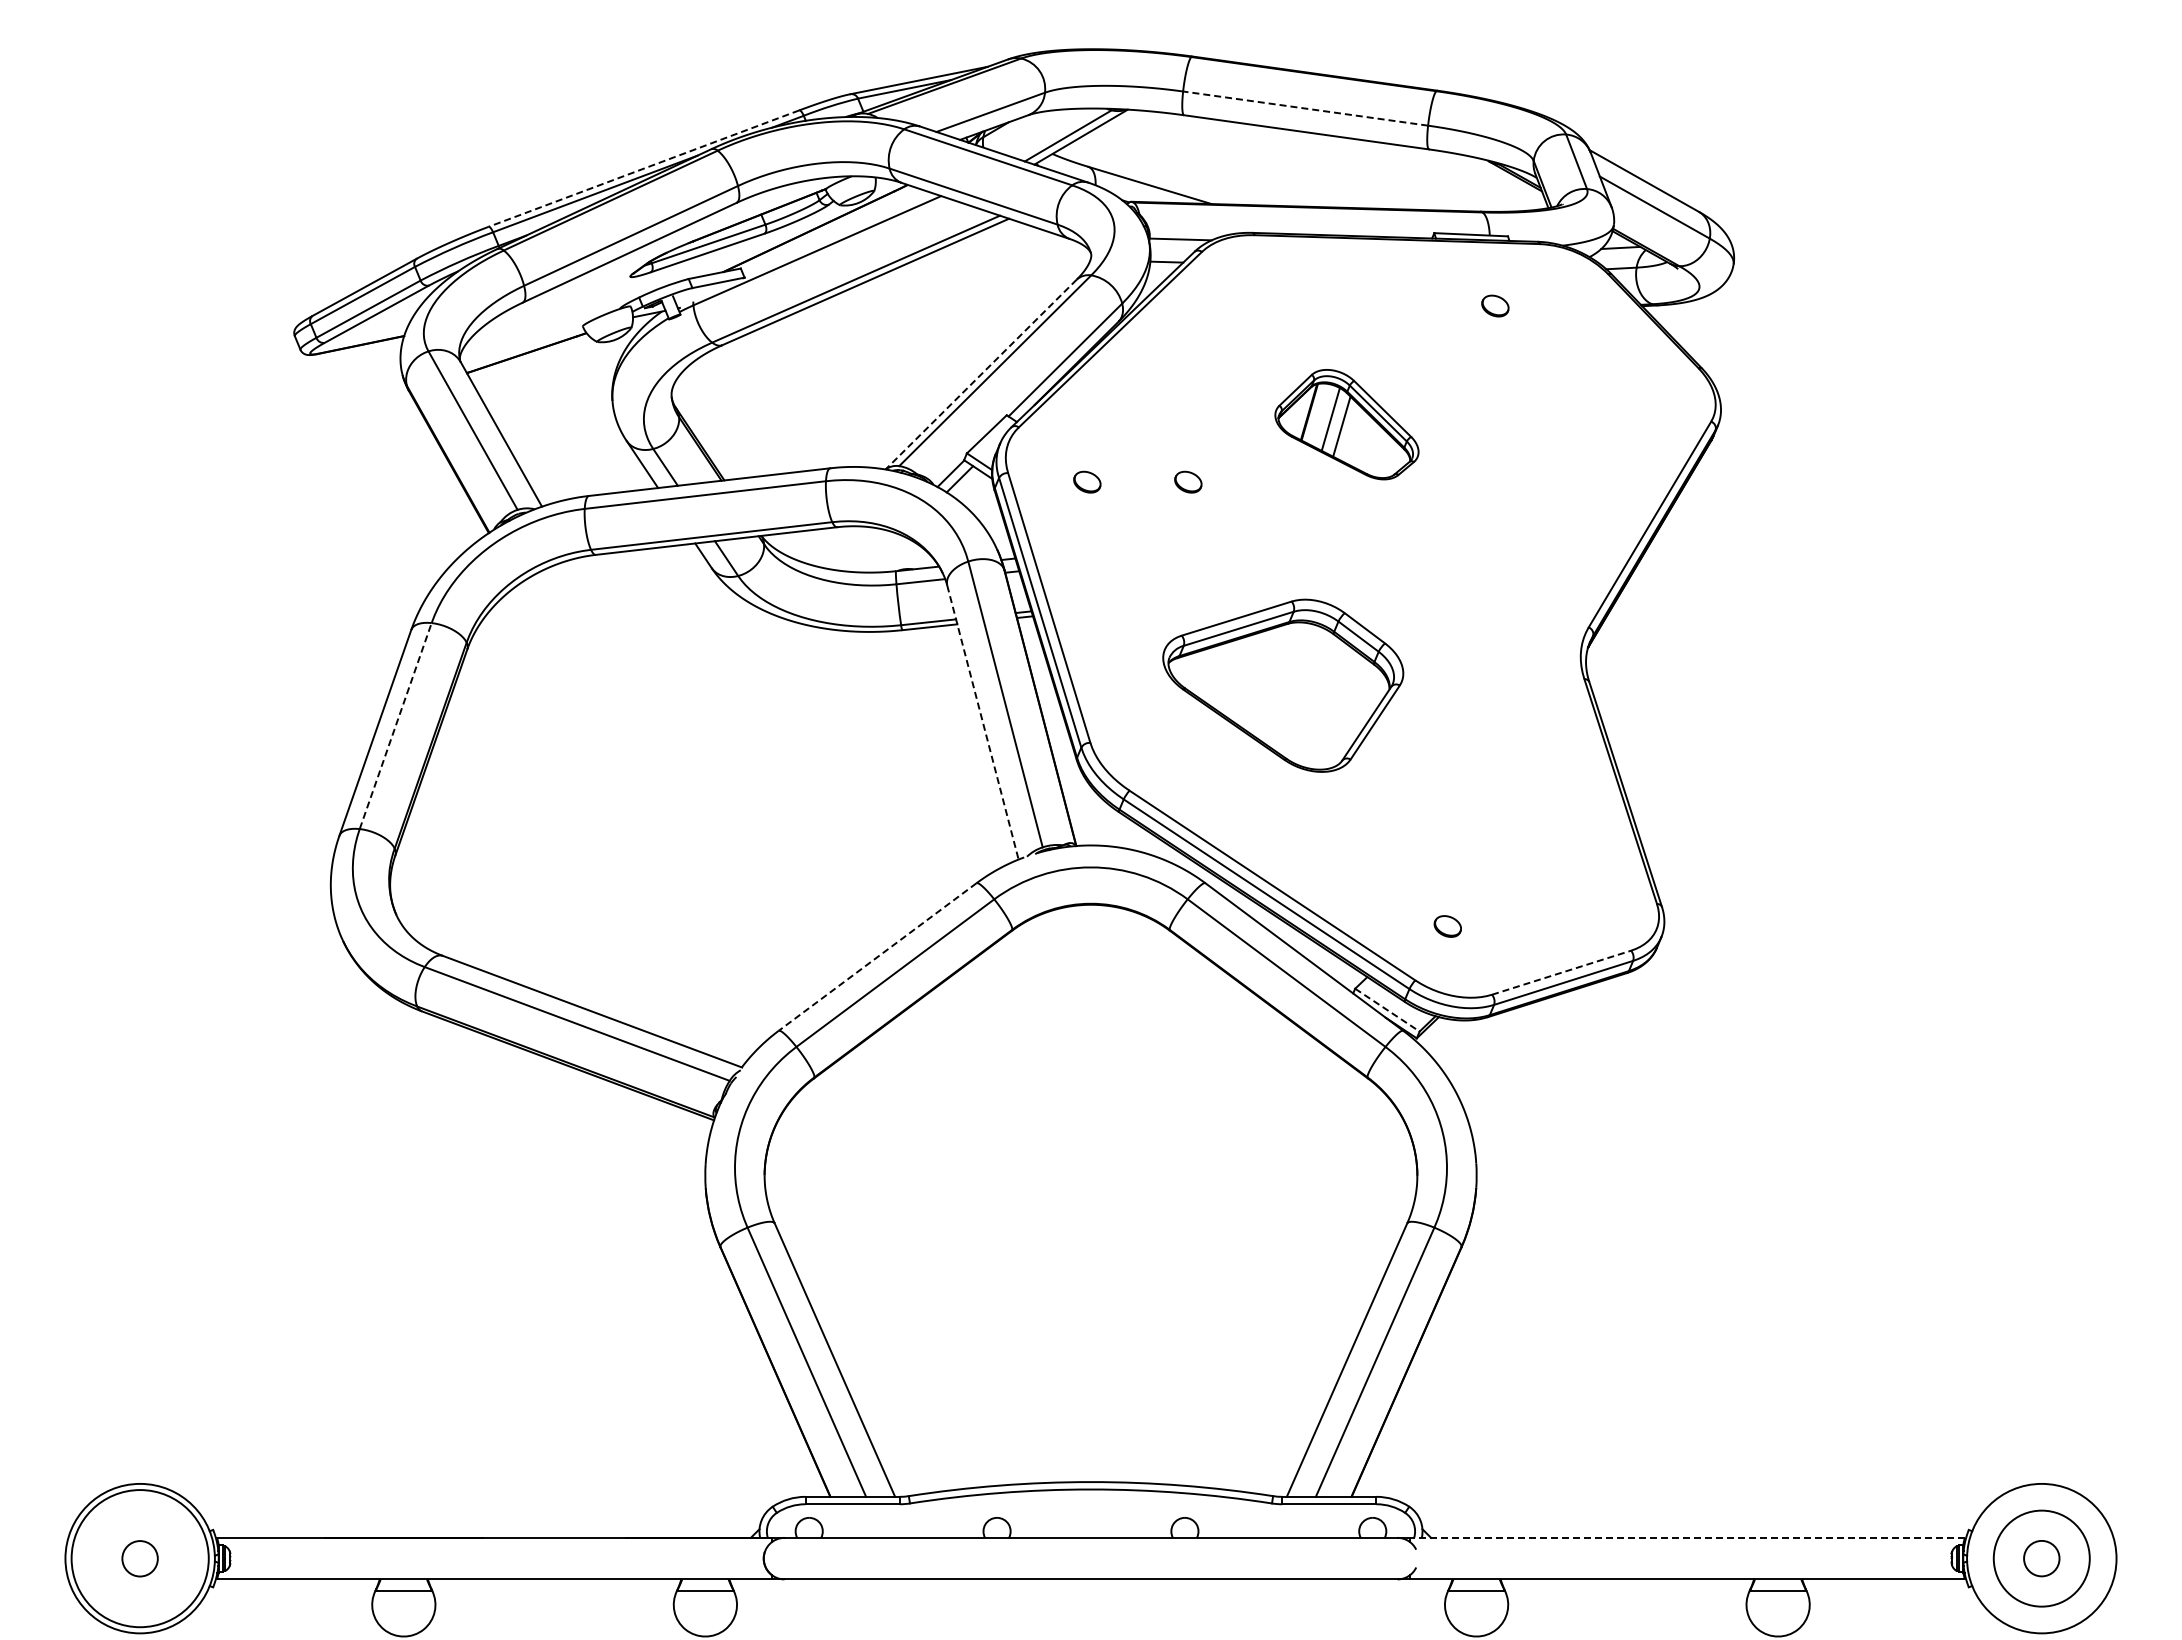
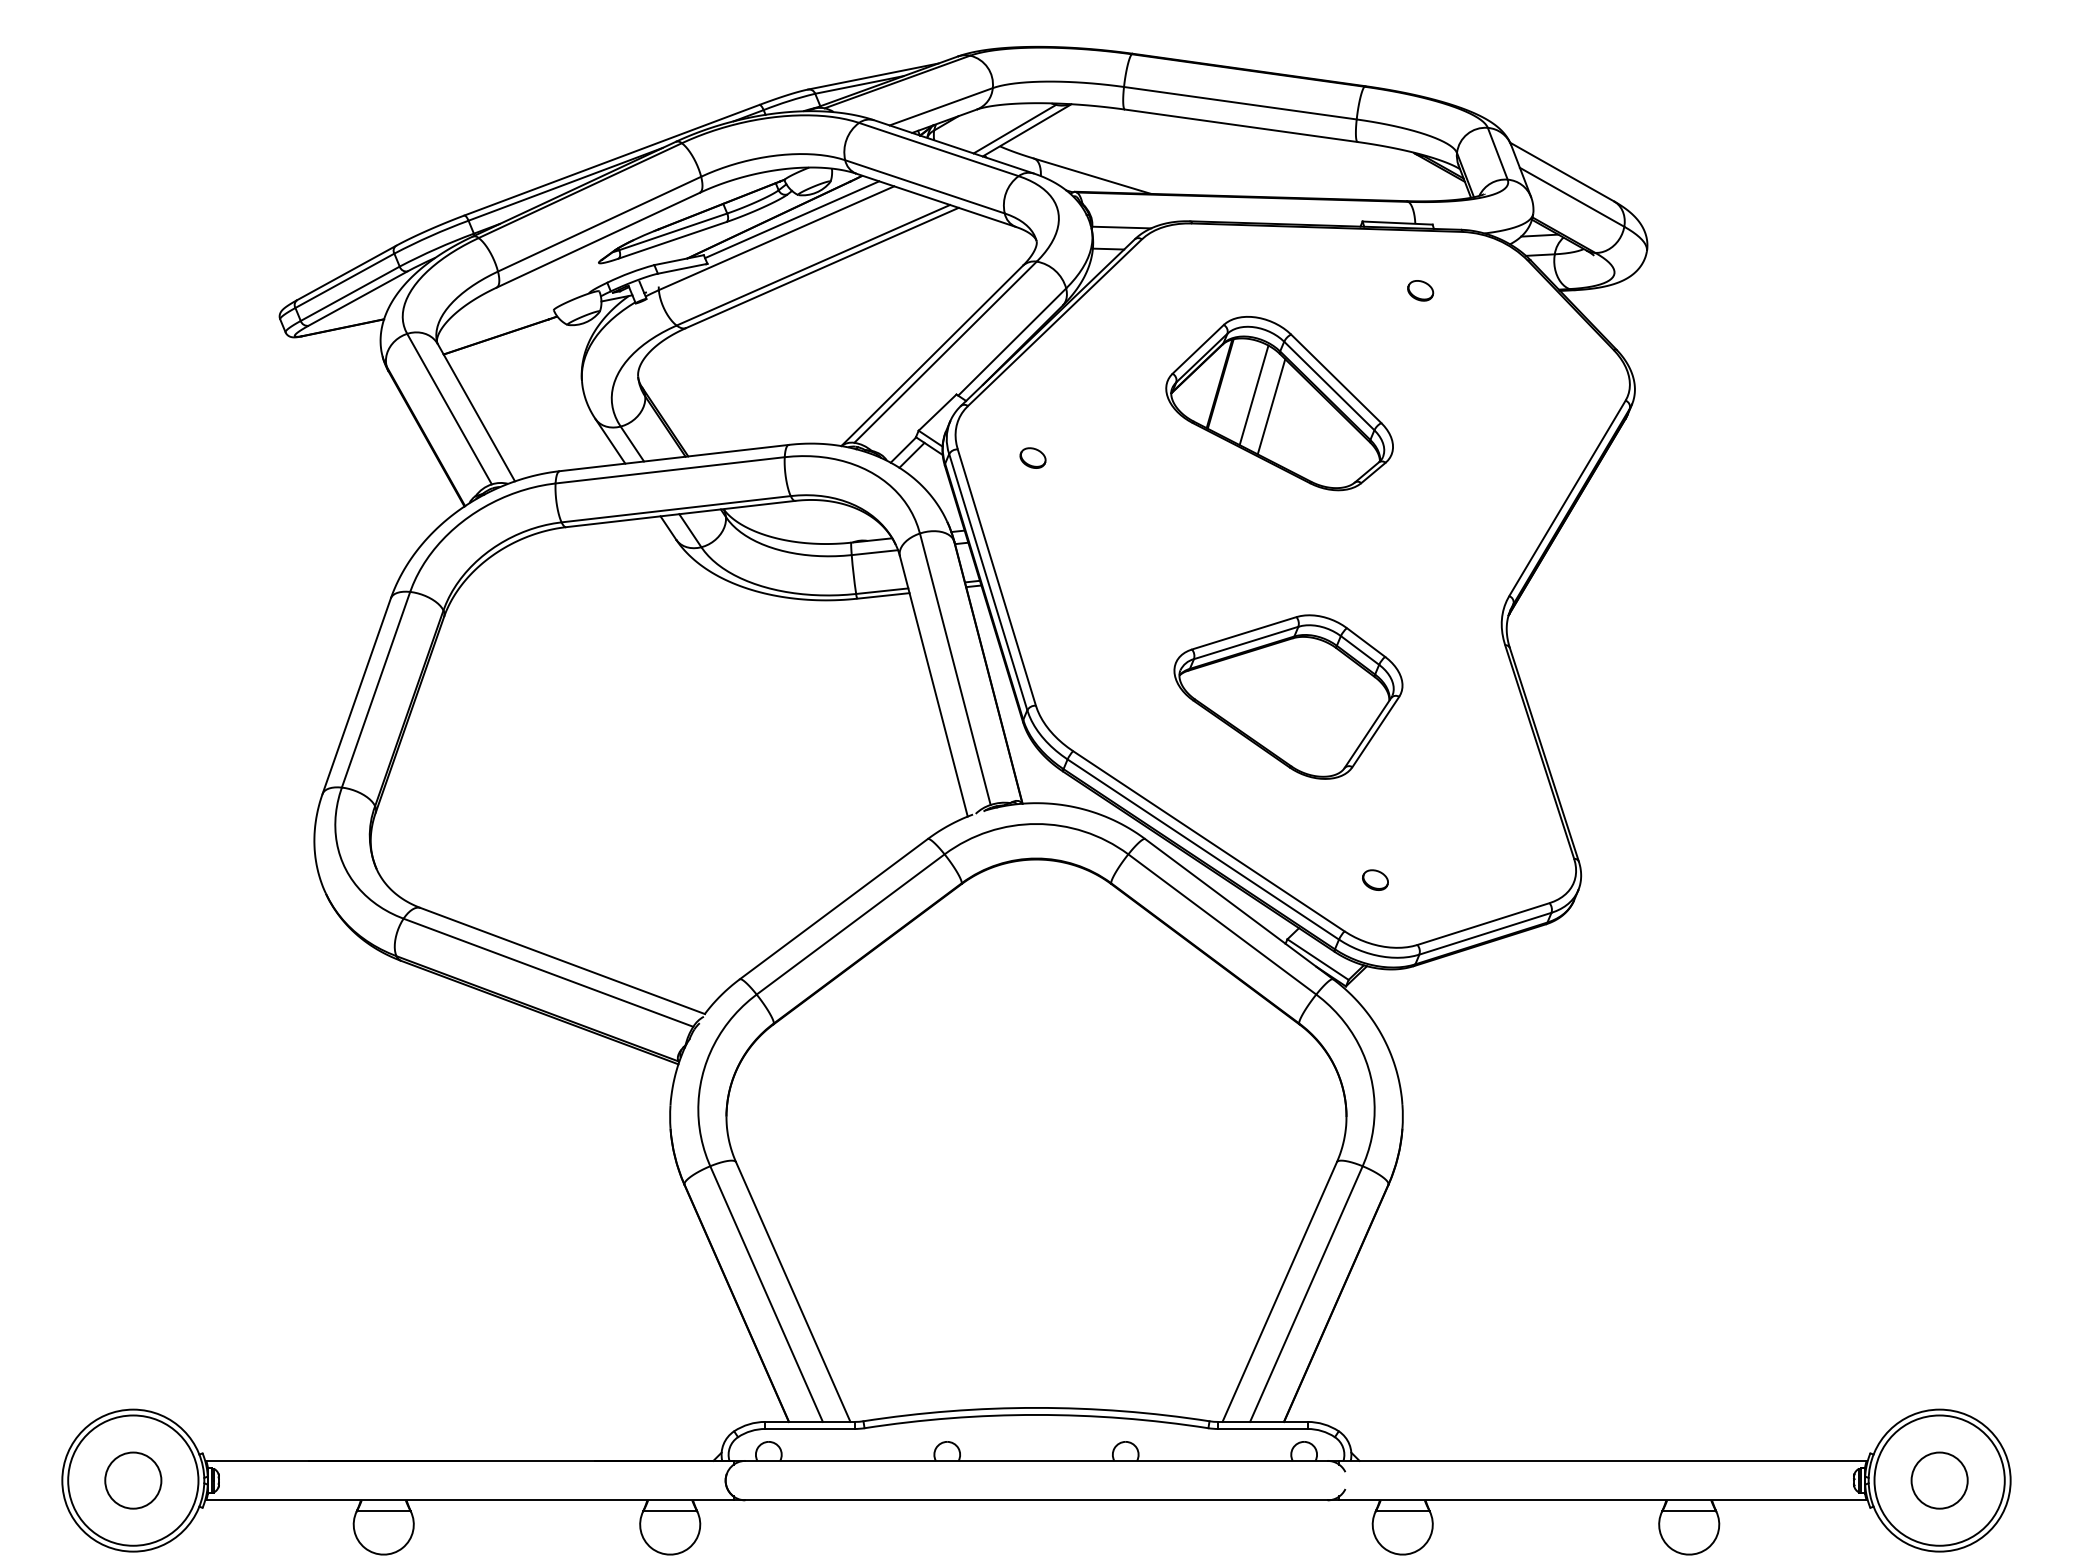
line: (1305, 108) -> (1240, 103), dashed -> solid
line: (643, 168) -> (611, 160), dashed -> solid
line: (833, 230) -> (791, 219), added
line: (981, 374) -> (932, 355), dashed -> solid
part: (1346, 424) -> (1279, 403), size x1.67
part: (1188, 481) -> (1129, 457), removed
part: (1283, 685) -> (1288, 696), moved
line: (982, 722) -> (933, 686), dashed -> solid
line: (395, 725) -> (375, 689), dashed -> solid
line: (877, 957) -> (833, 909), dashed -> solid
line: (1561, 972) -> (1483, 923), dashed -> solid
line: (1387, 1010) -> (1318, 959), dashed -> solid
line: (1687, 1537) -> (1603, 1460), dashed -> solid
circle: (139, 1558) -> (132, 1480), size x1.67
circle: (2041, 1558) -> (1939, 1480), size x1.43
circle: (2041, 1558) -> (1939, 1480), size x1.67

